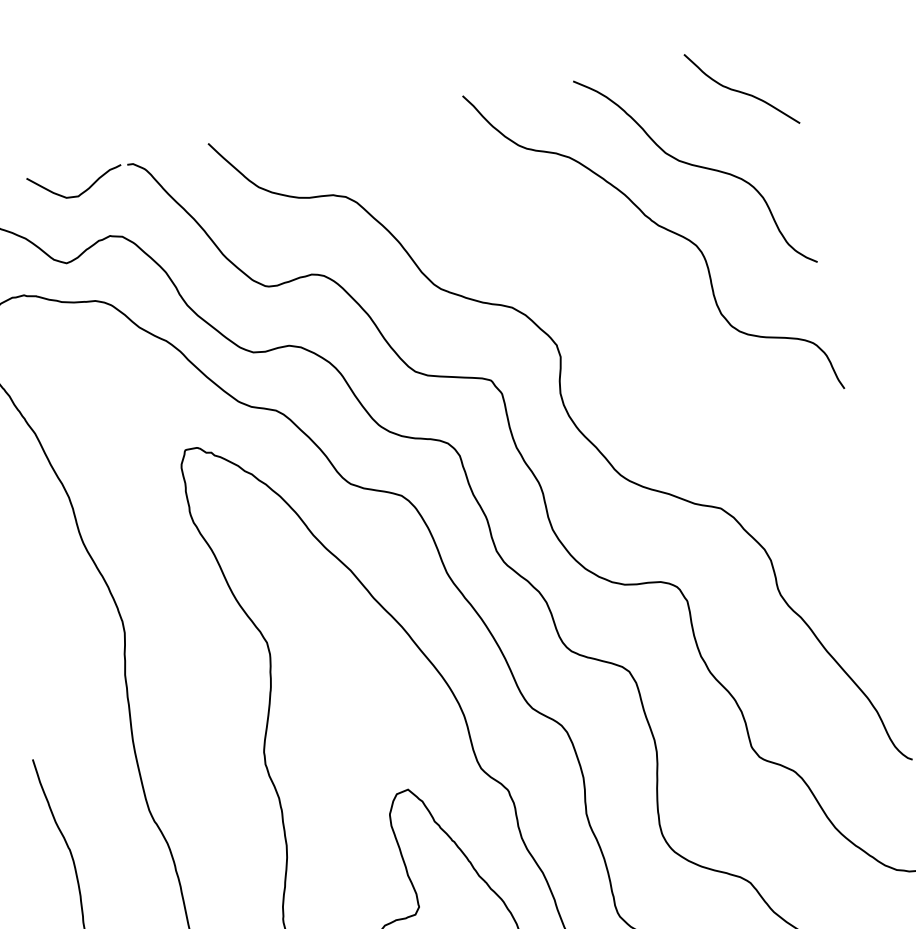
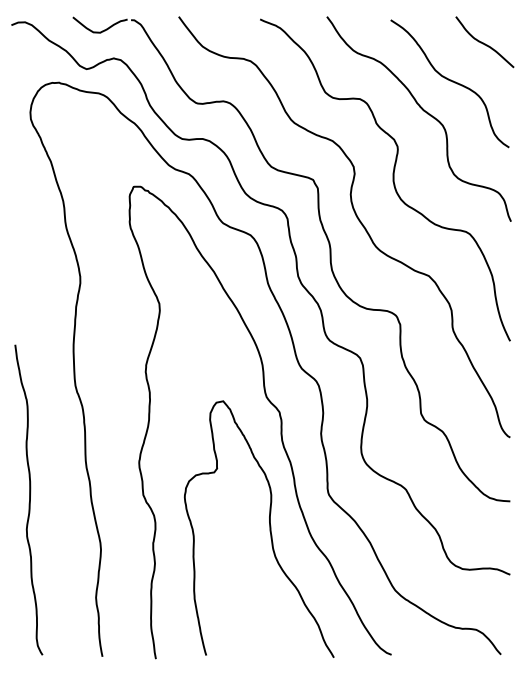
curve: (627, 354) -> (392, 179), added

